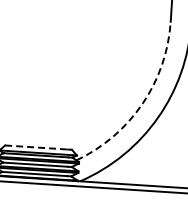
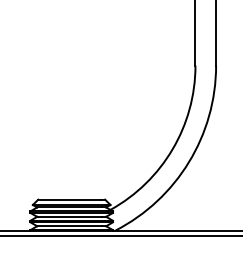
arc: (142, 104) -> (172, 149), dashed -> solid
line: (36, 147) -> (69, 199), dashed -> solid

